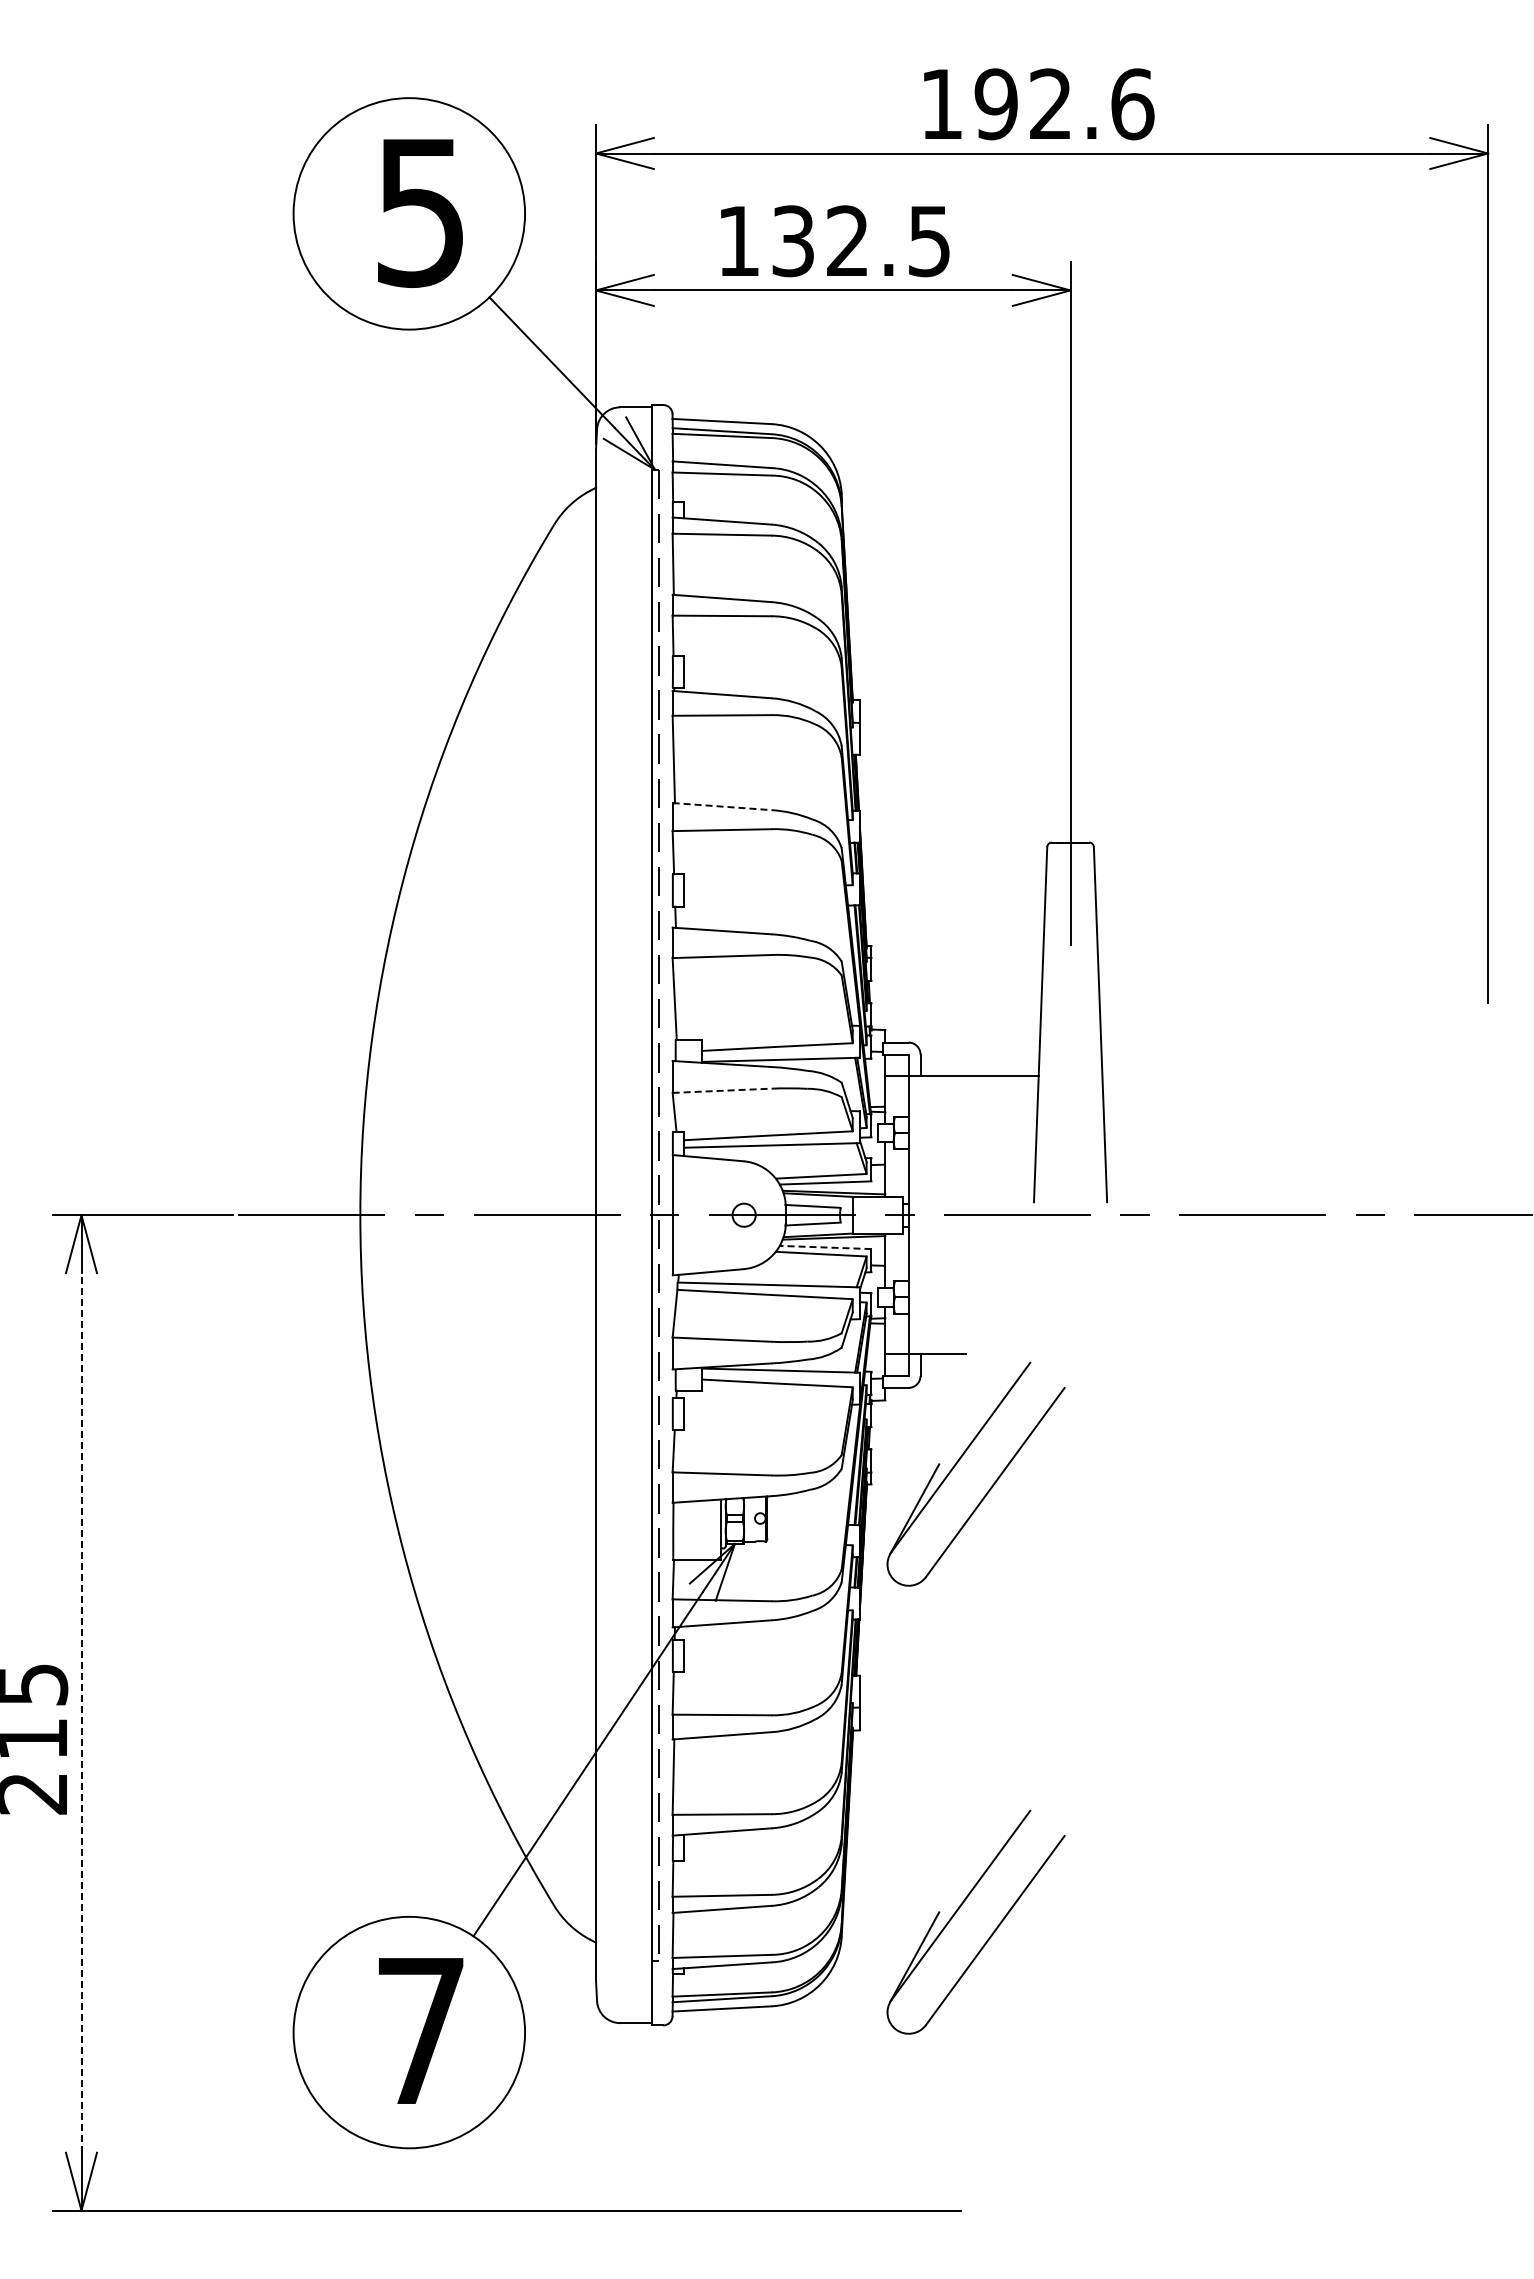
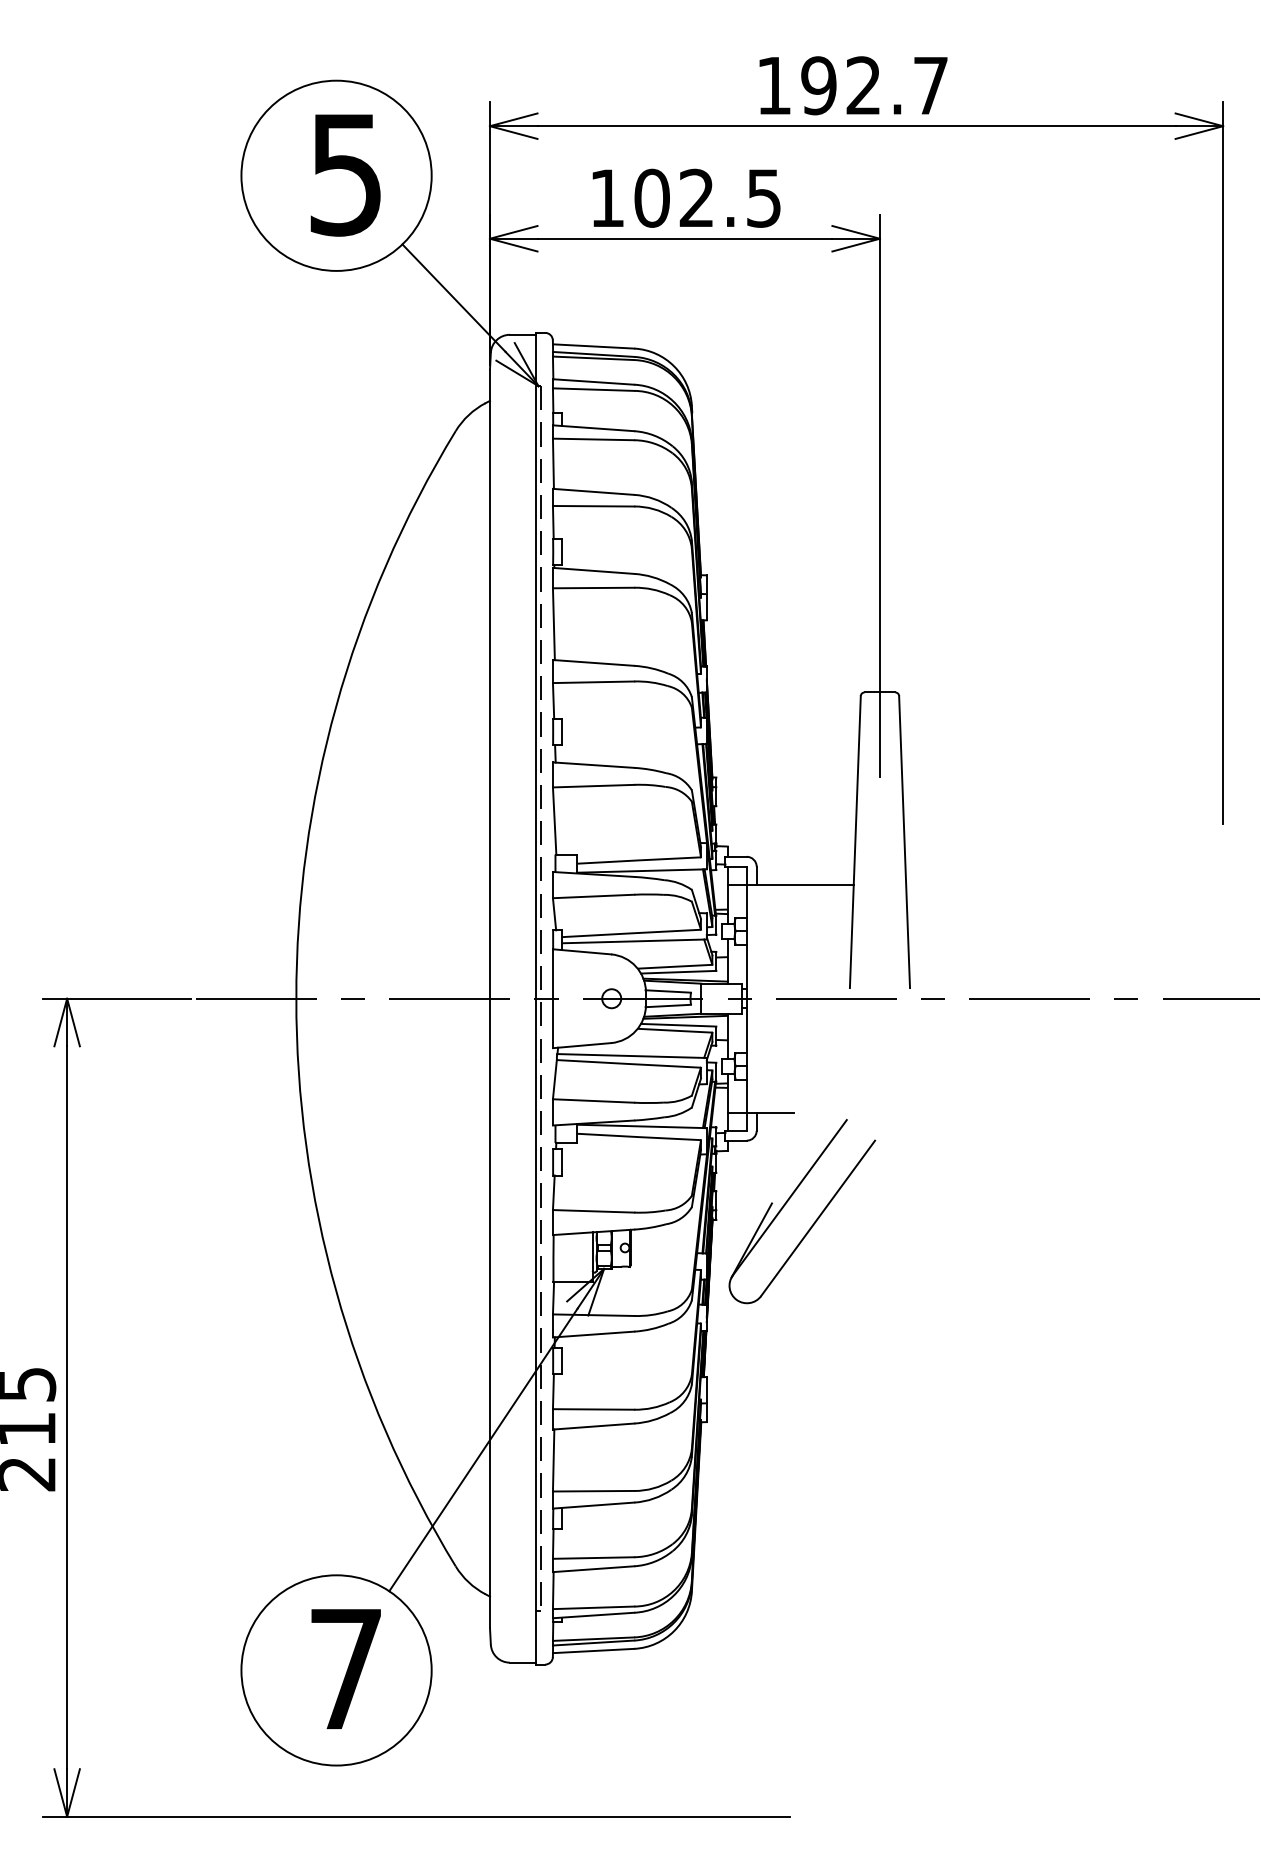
text: (1132, 104) -> (930, 85), 192.6 -> 192.7
text: (793, 241) -> (652, 198), 132.5 -> 102.5
line: (722, 806) -> (593, 662), dashed -> solid
line: (722, 1090) -> (593, 896), dashed -> solid
line: (825, 1247) -> (678, 1025), dashed -> solid
line: (81, 1712) -> (67, 1407), dashed -> solid
part: (959, 1909) -> (788, 1569), removed

